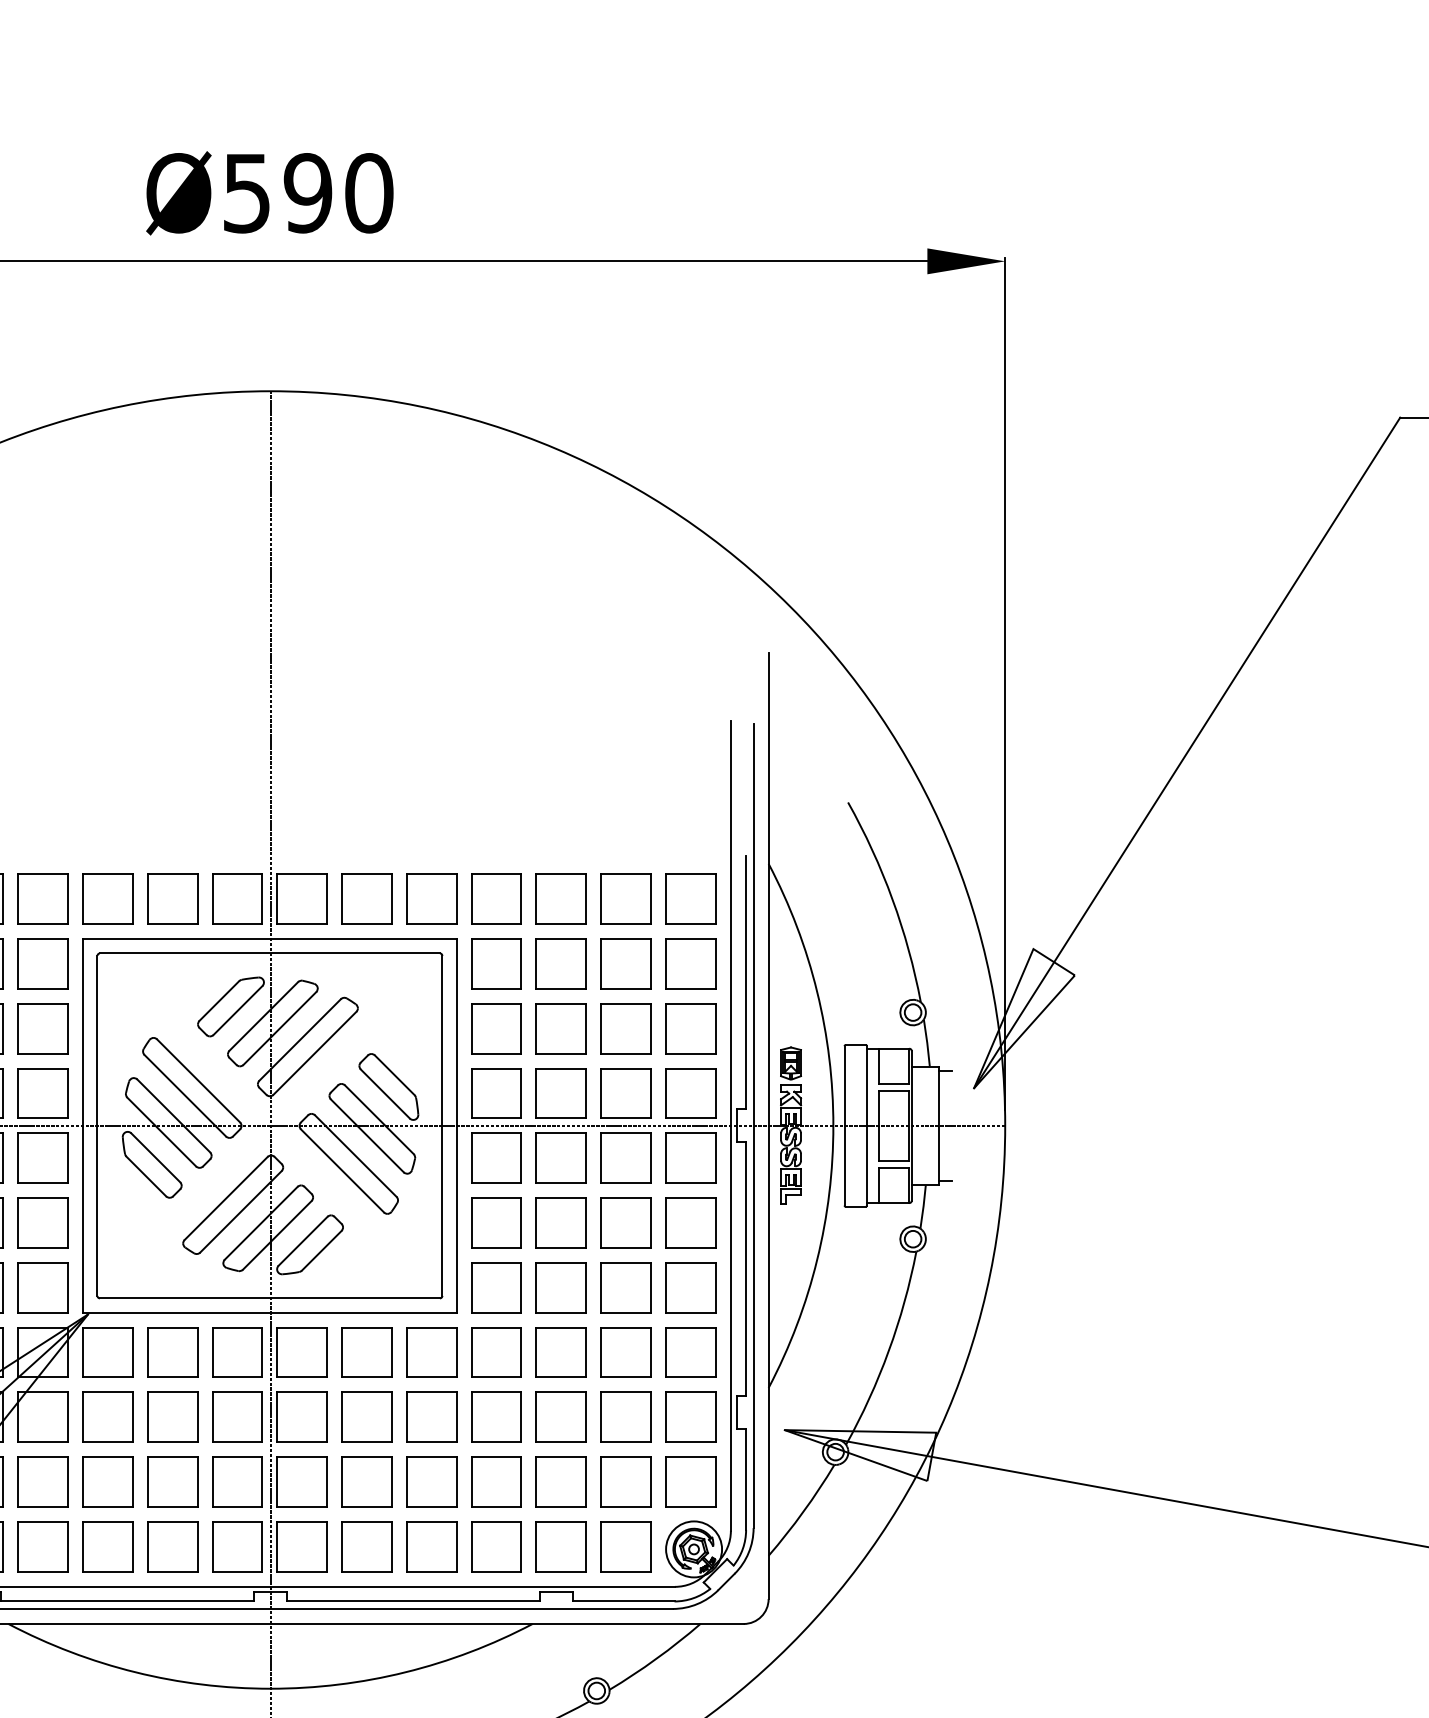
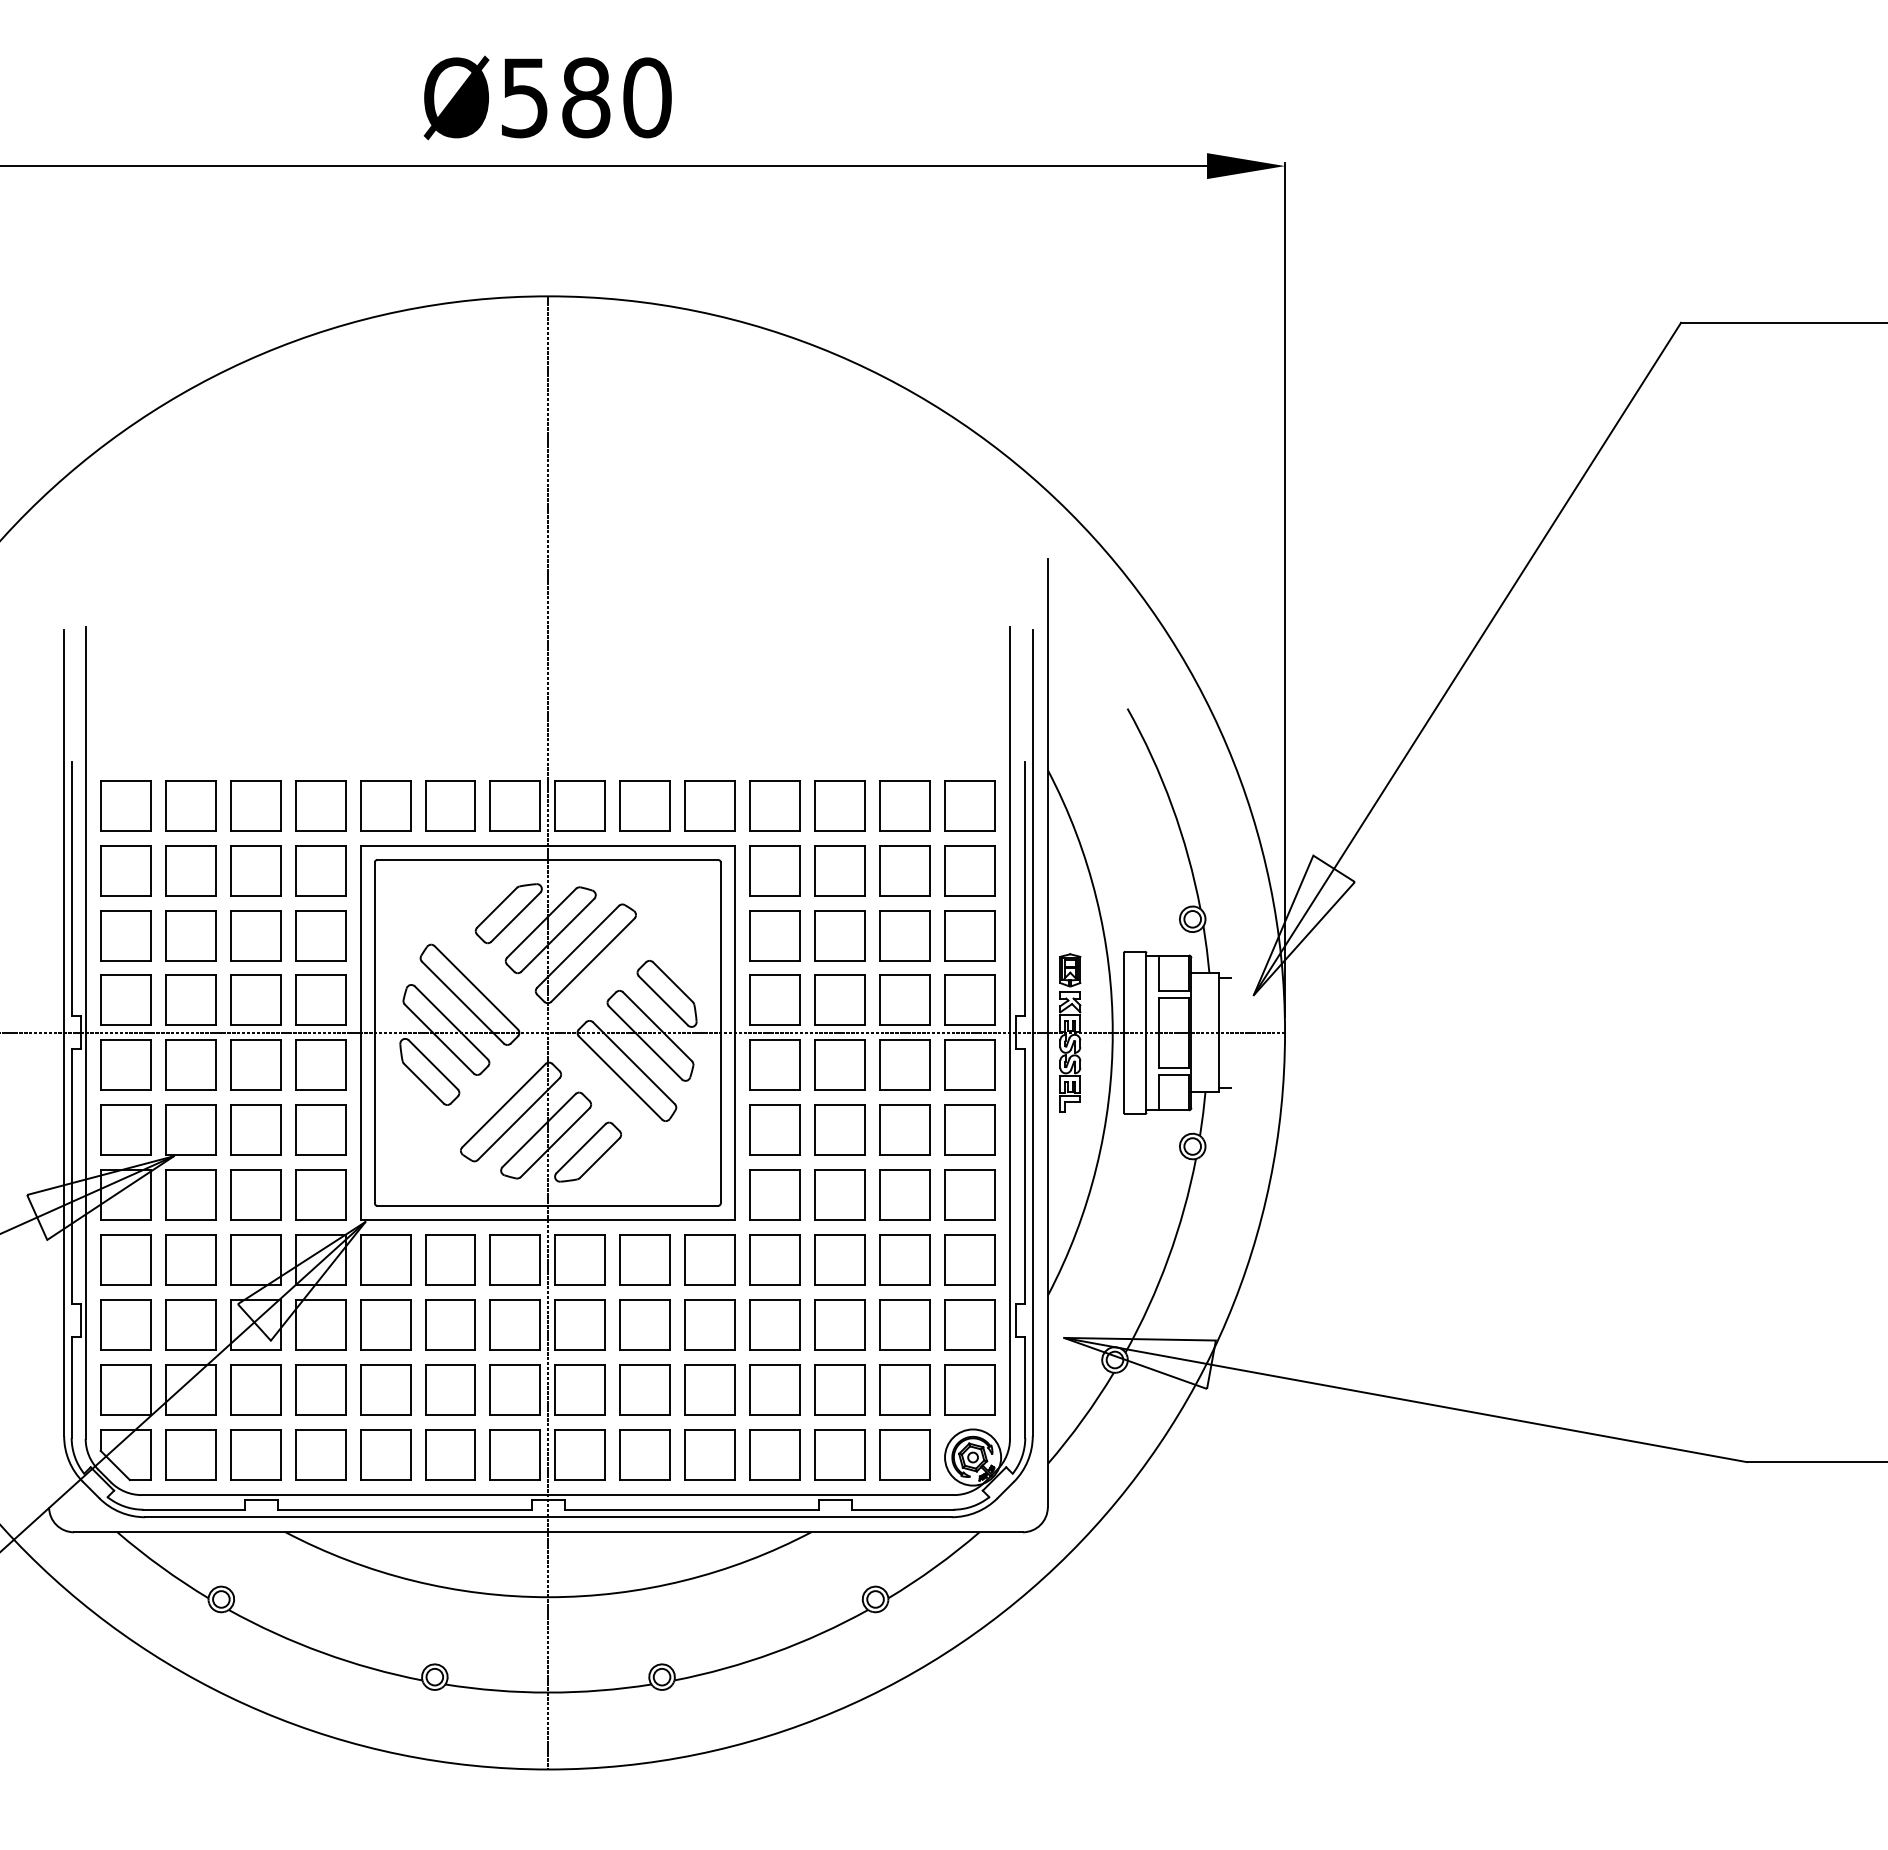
text: (307, 192) -> (585, 97), Ø590 -> Ø580

